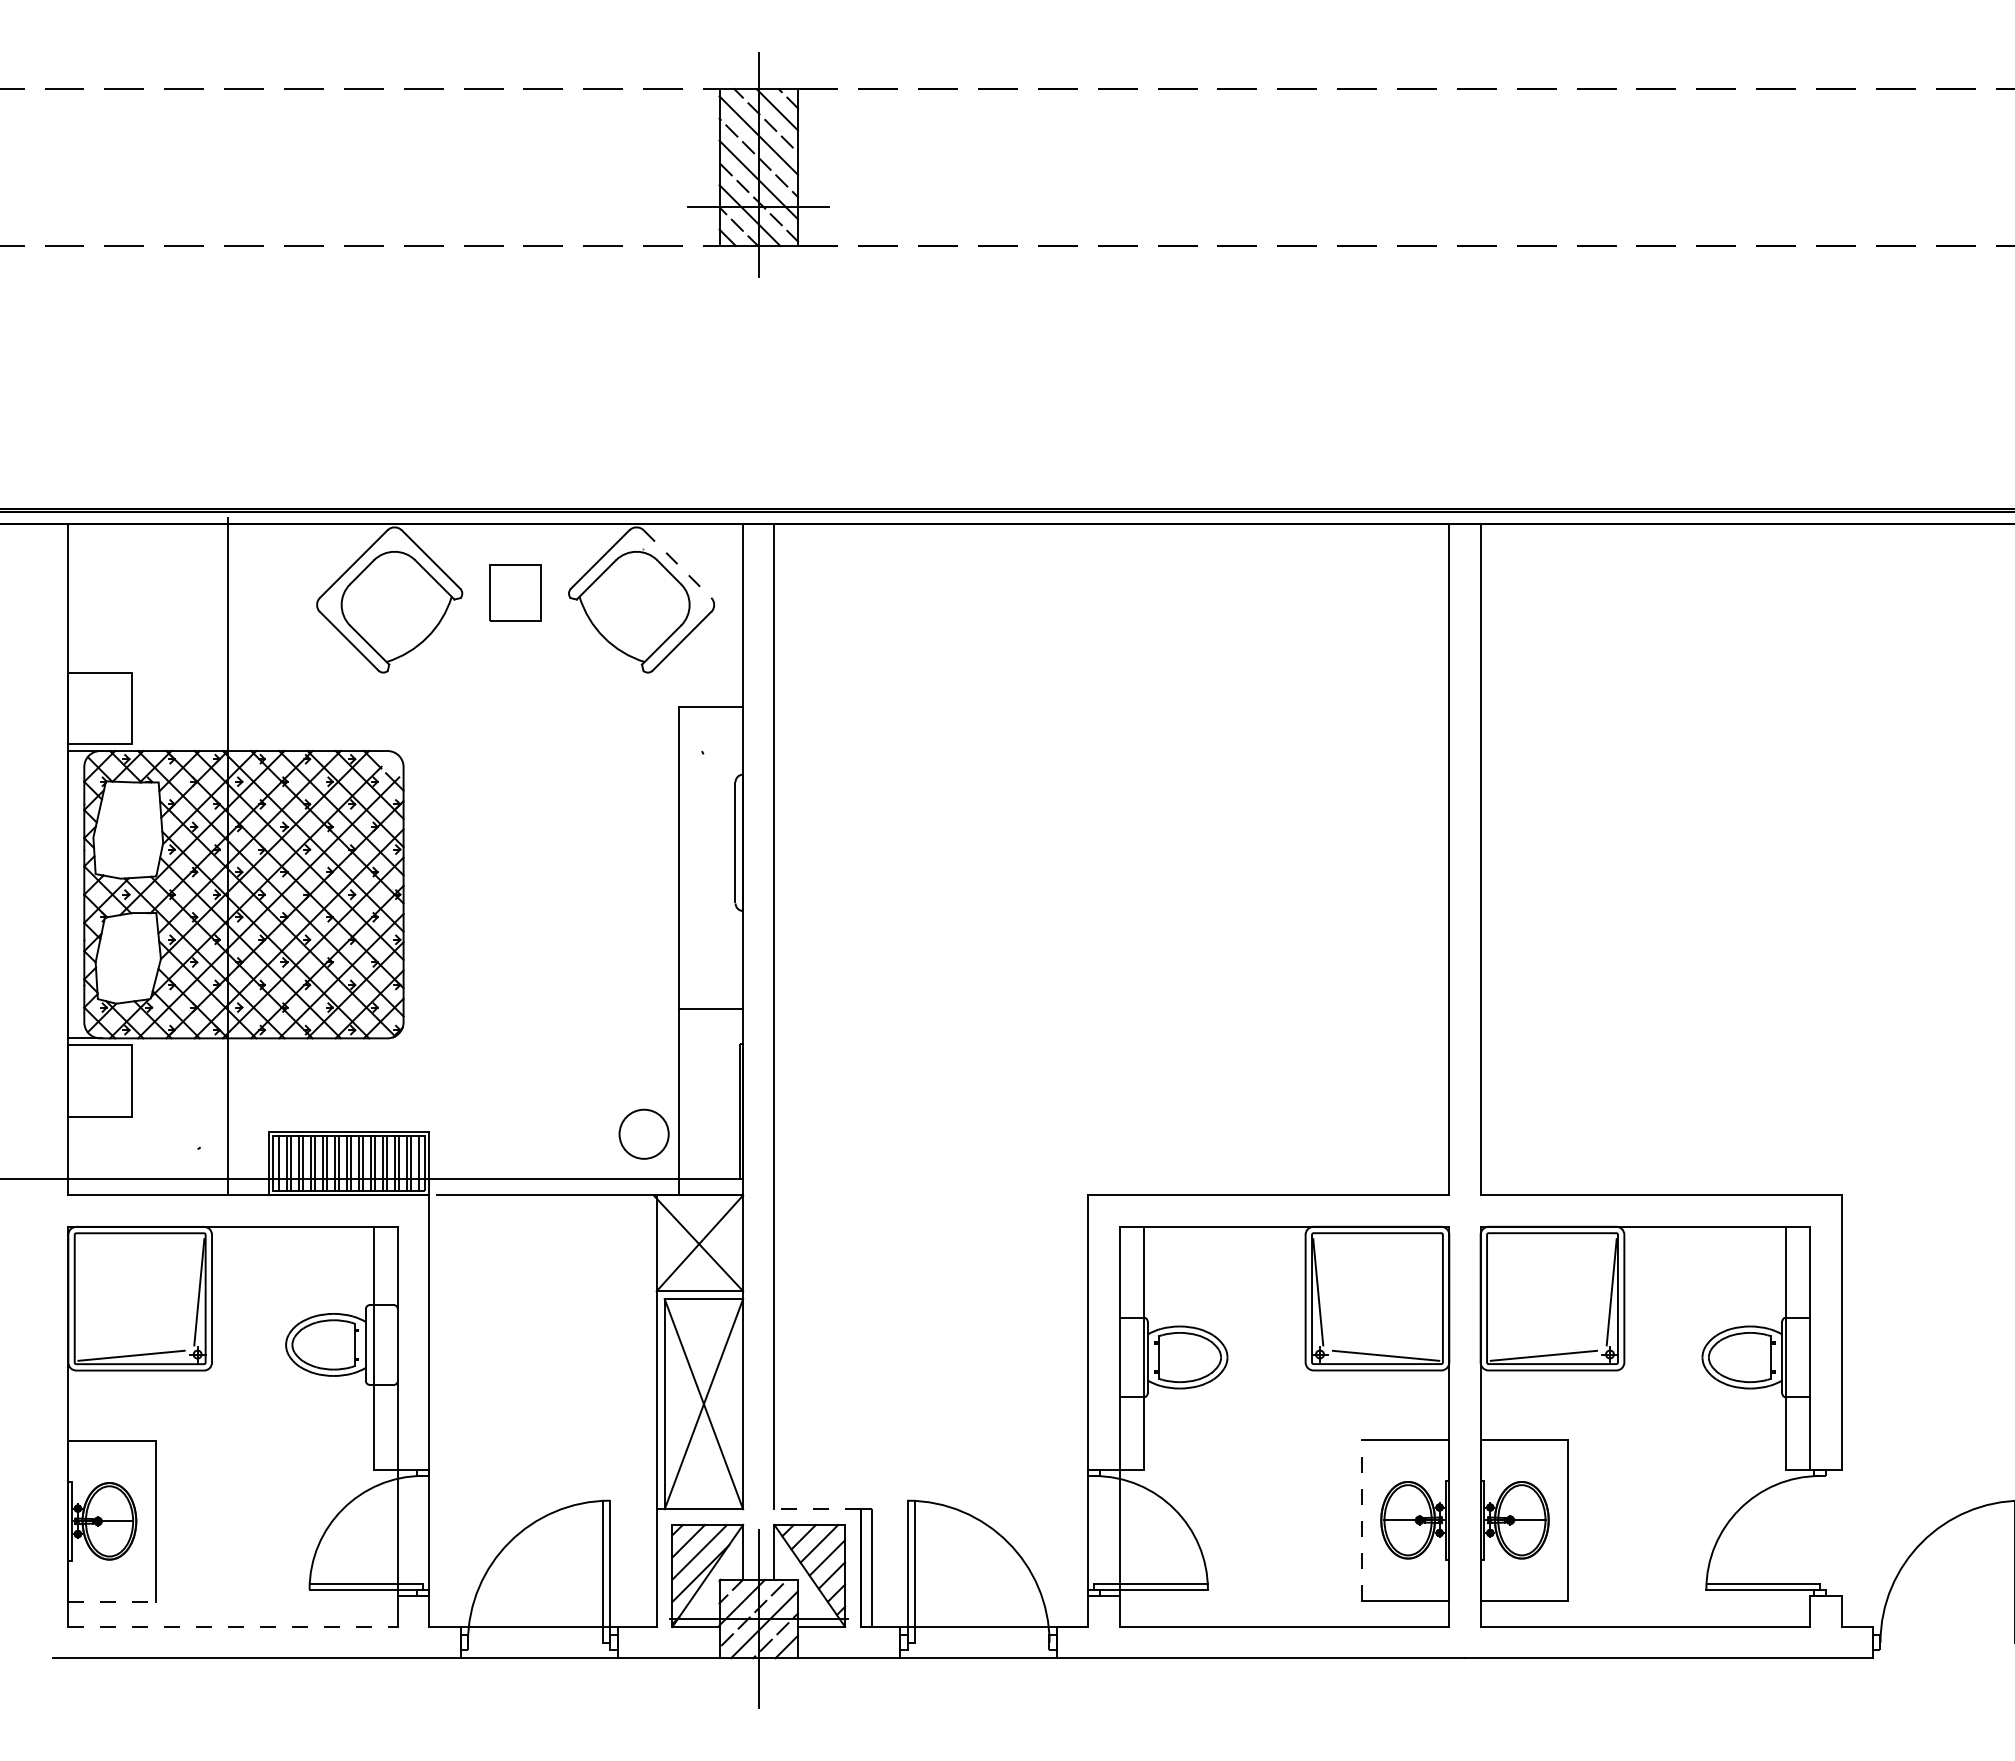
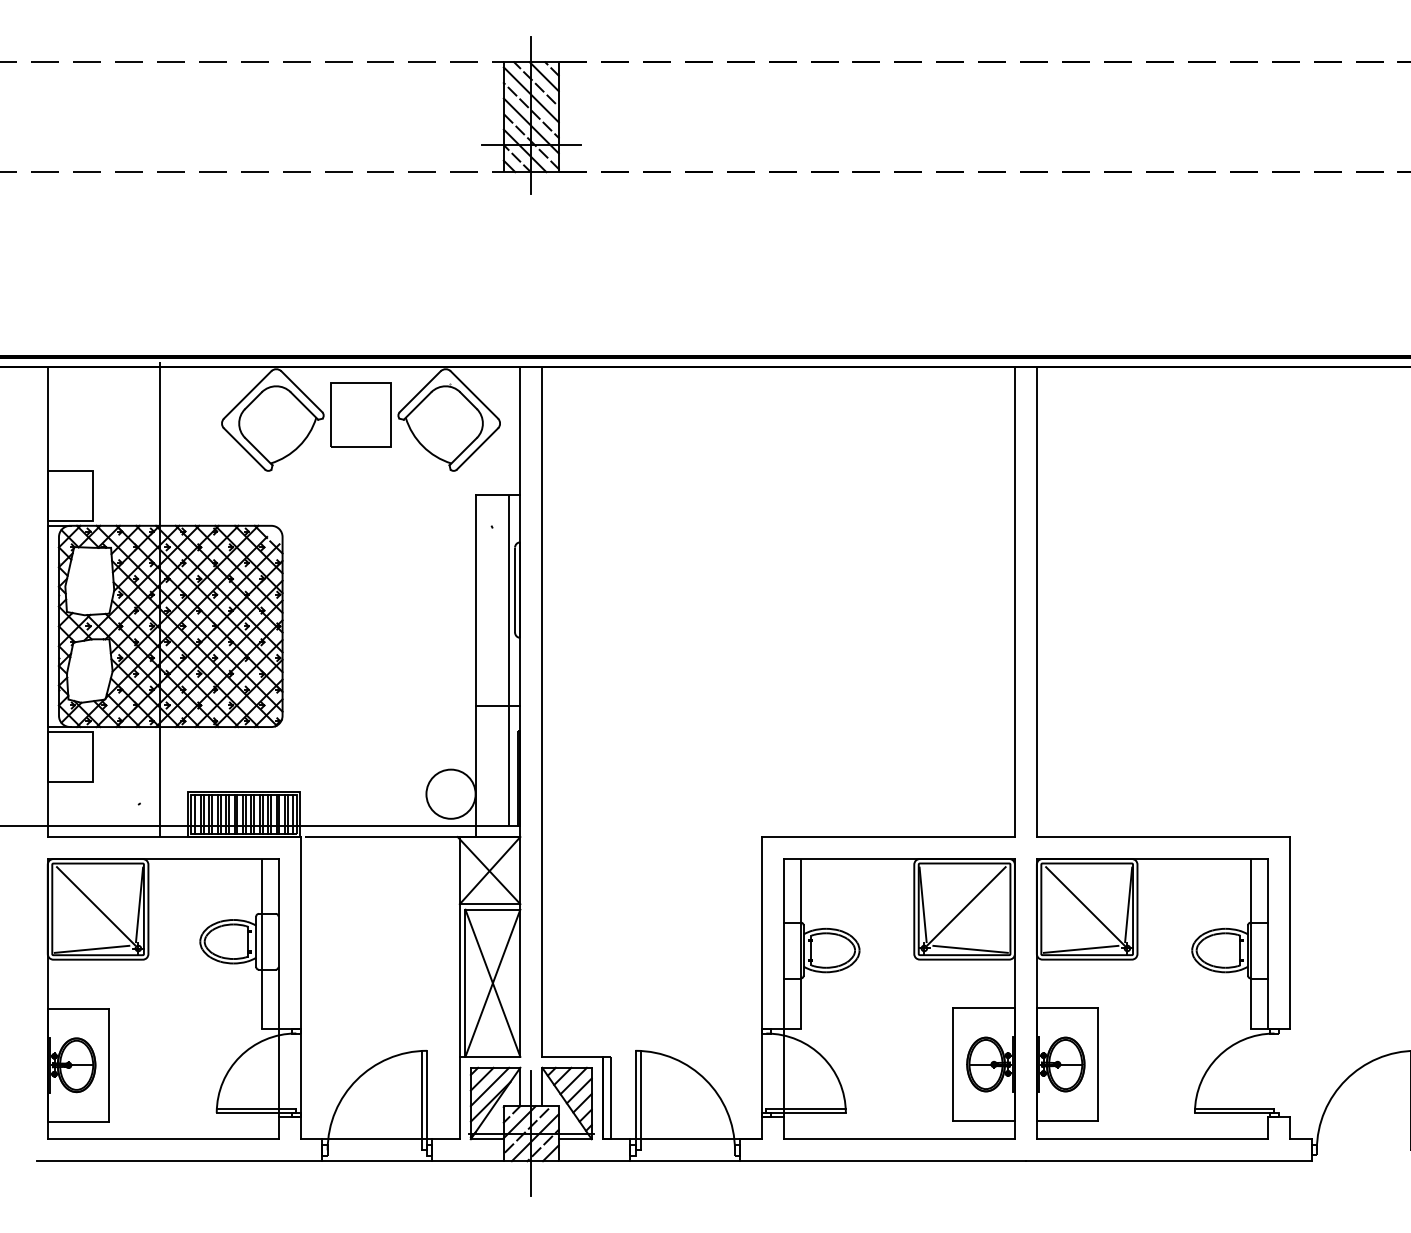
line: (677, 564) -> (474, 395), dashed -> solid
part: (515, 592) -> (360, 414), size x1.67
line: (727, 942) -> (509, 659), added
circle: (644, 1134) -> (451, 794), size x1.43
line: (137, 1293) -> (96, 905), added
line: (1380, 1294) -> (966, 906), added
line: (1549, 1294) -> (1085, 906), added
line: (817, 1509) -> (572, 1056), dashed -> solid
line: (1361, 1520) -> (953, 1064), dashed -> solid
line: (112, 1602) -> (78, 1122), dashed -> solid
line: (233, 1626) -> (163, 1138), dashed -> solid

